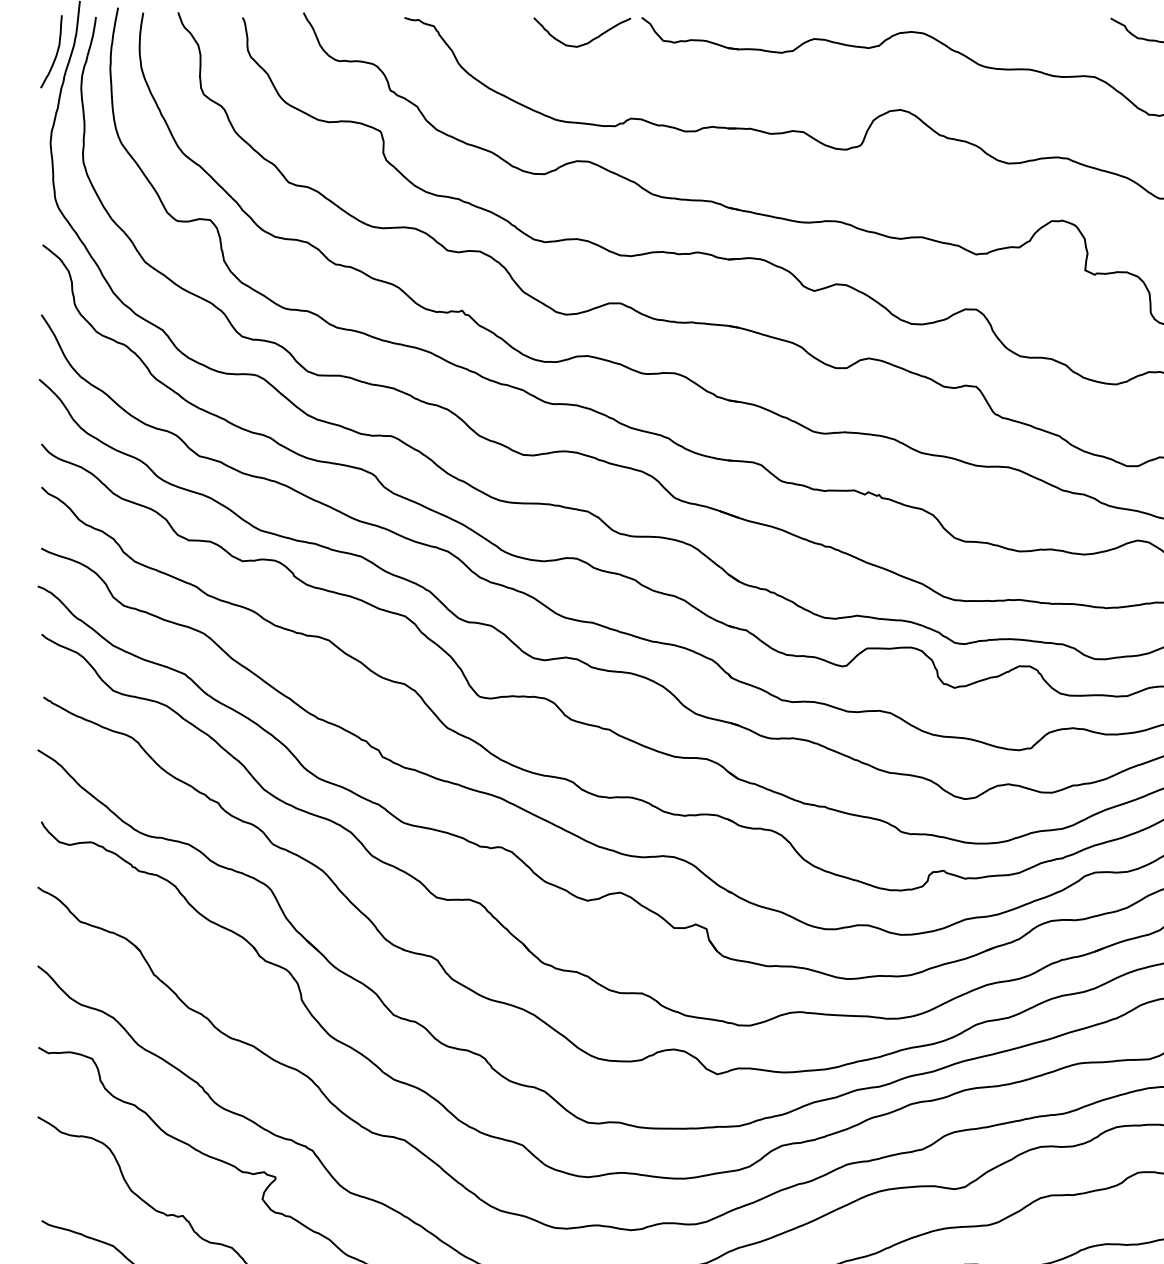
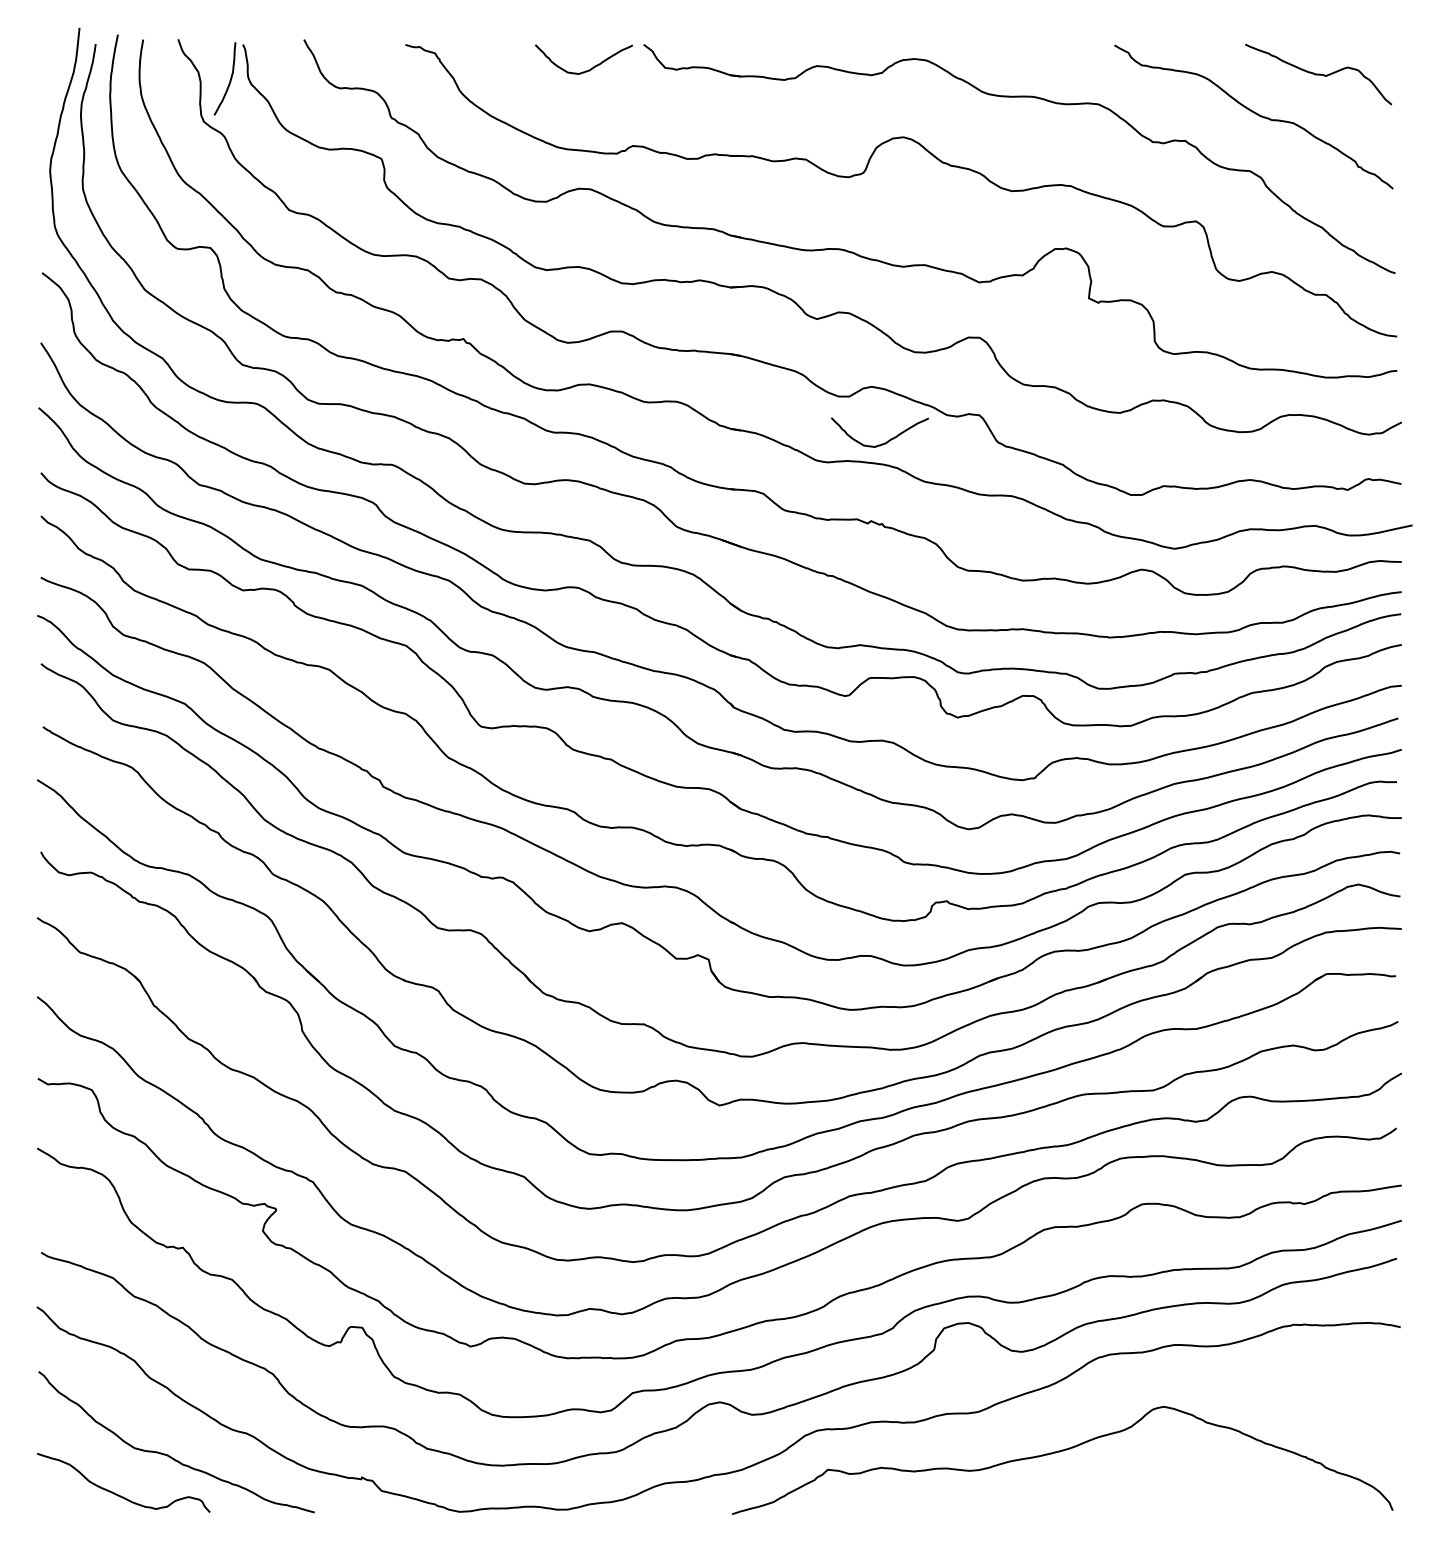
curve: (55, 53) -> (229, 80), moved
curve: (881, 413) -> (884, 442), added

